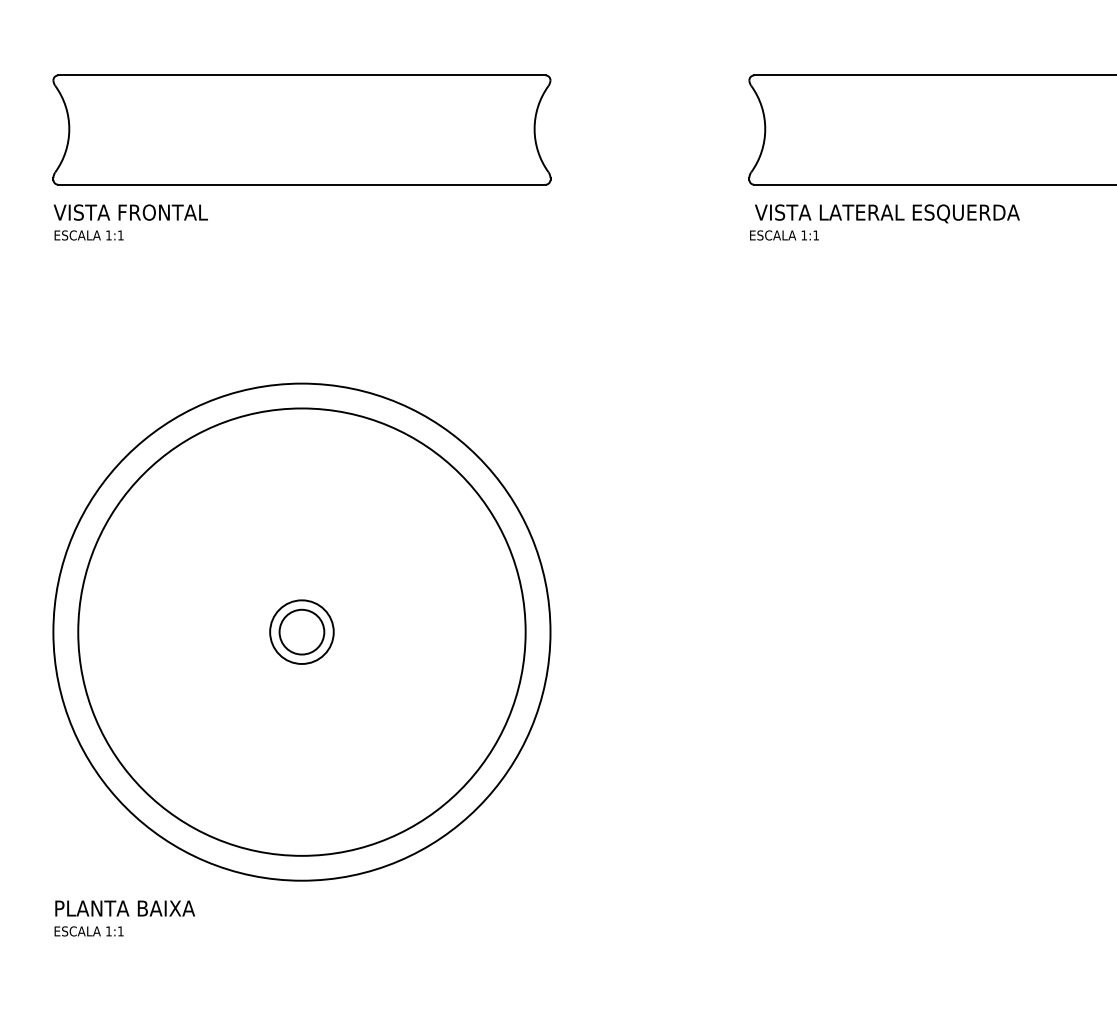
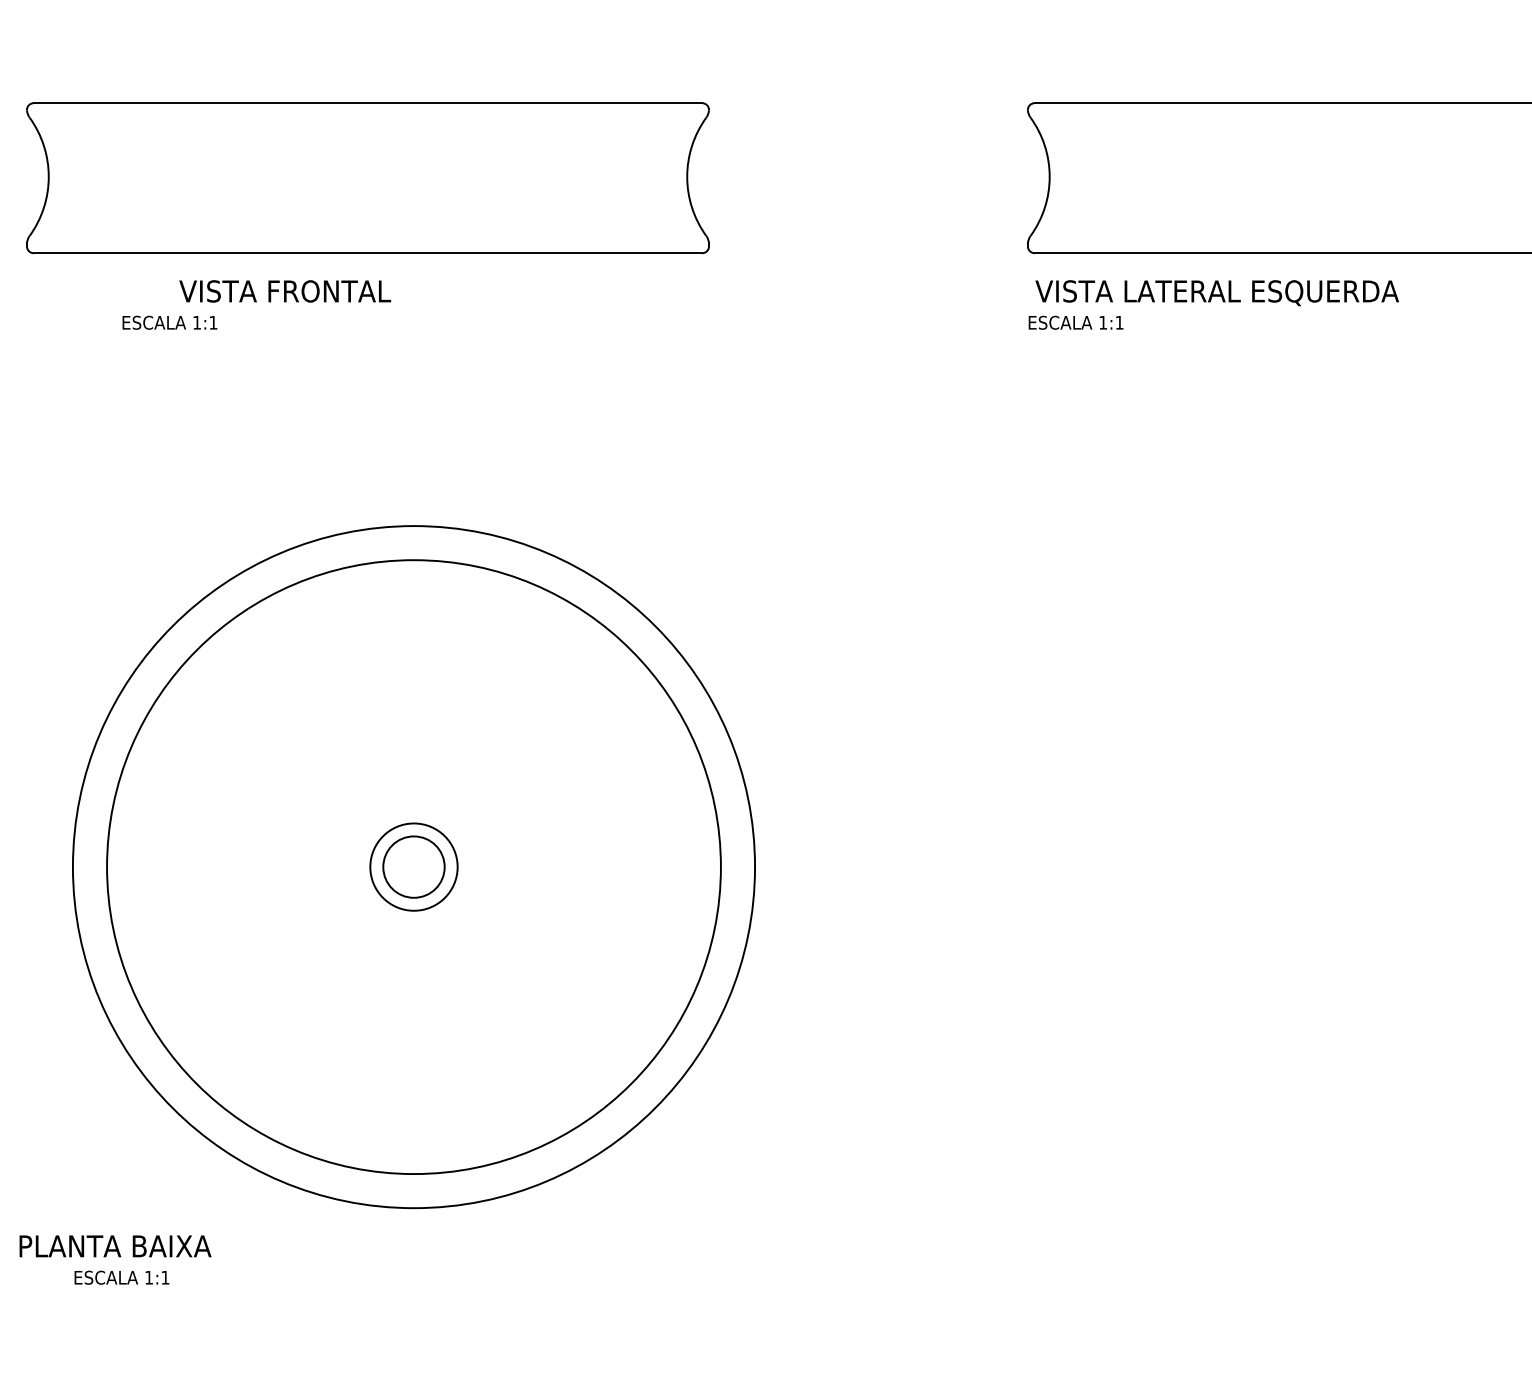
part: (301, 130) -> (367, 178), moved
text: (131, 212) -> (285, 291), moved
text: (88, 235) -> (169, 322), moved
text: (125, 908) -> (115, 1246), moved

